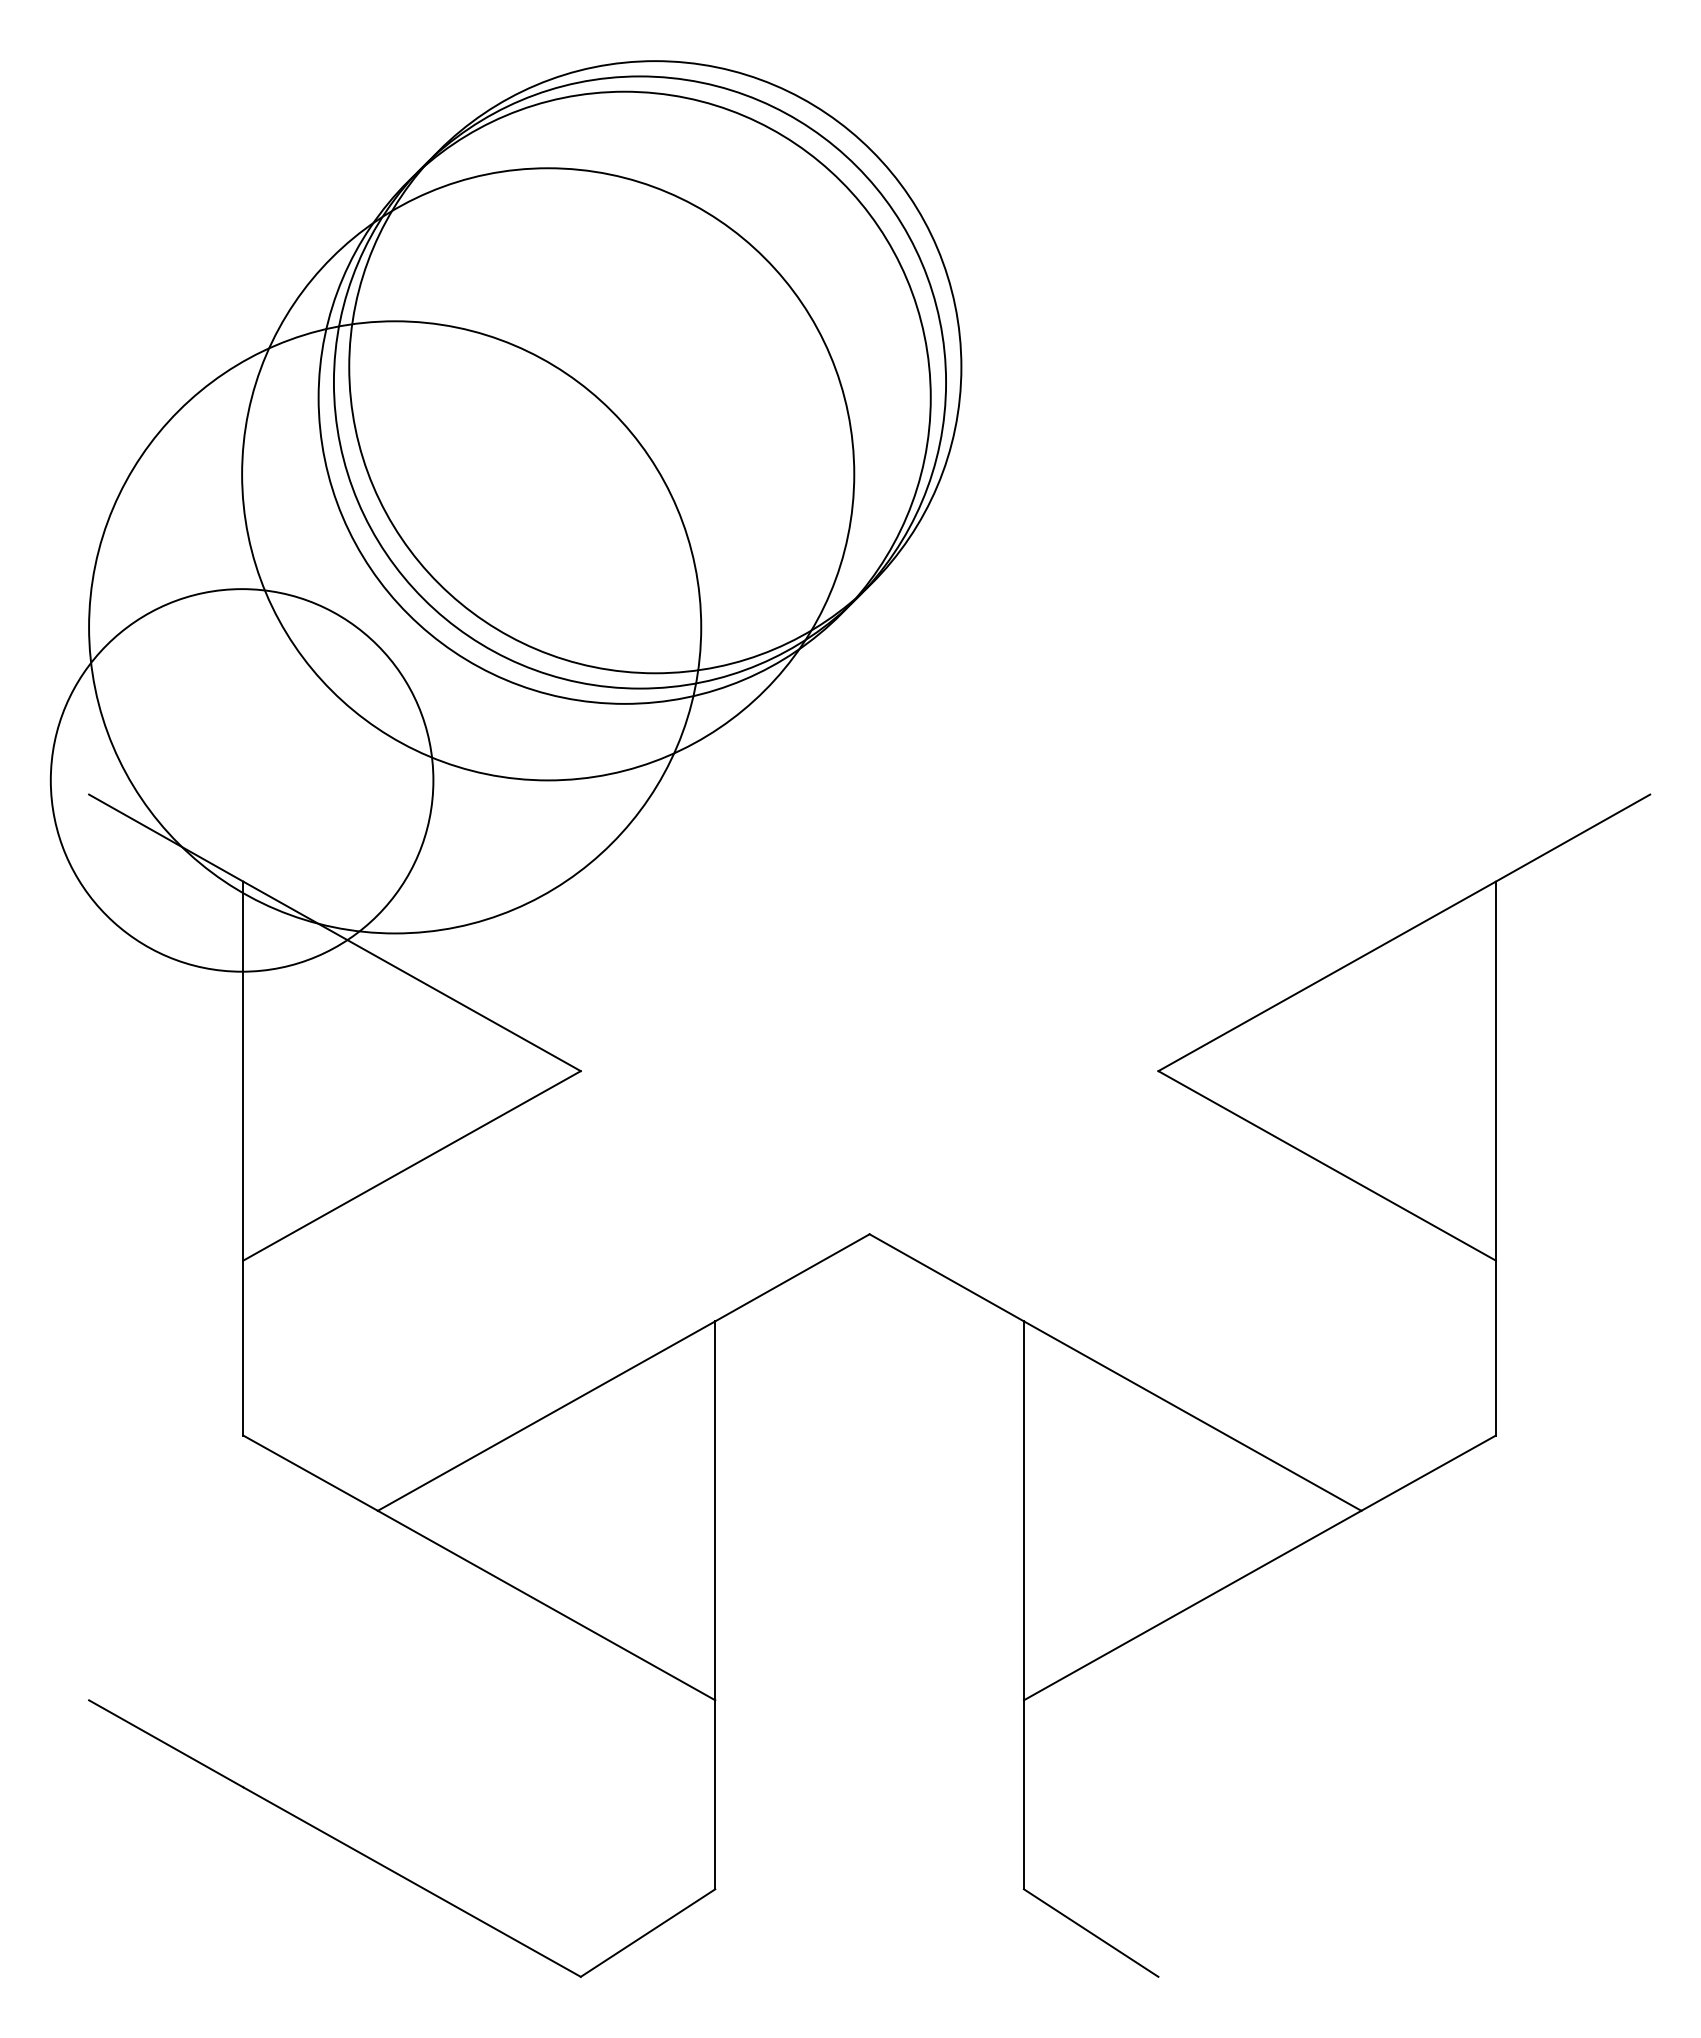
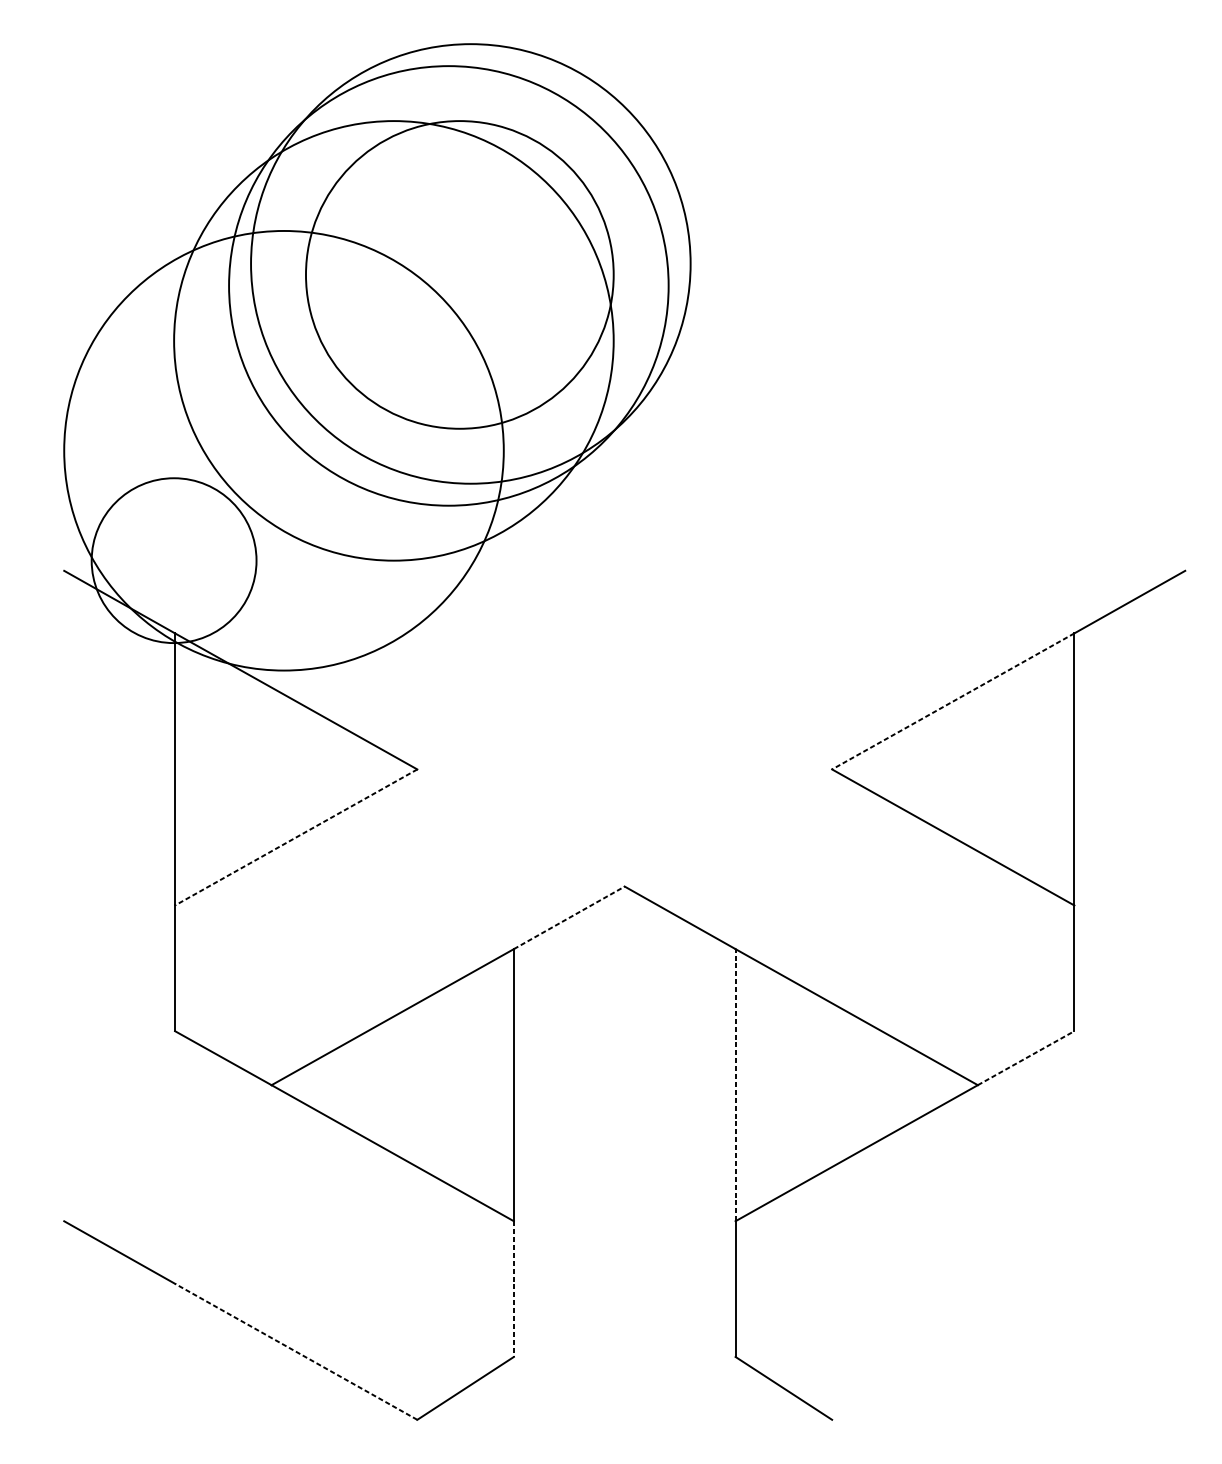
circle: (639, 382) -> (459, 274), size x0.7
circle: (241, 780) -> (173, 560), size x0.6
line: (1326, 976) -> (952, 701), solid -> dashed
line: (411, 1166) -> (295, 837), solid -> dashed
line: (792, 1277) -> (569, 917), solid -> dashed
line: (1429, 1472) -> (1026, 1057), solid -> dashed
line: (1023, 1510) -> (735, 1084), solid -> dashed
line: (715, 1794) -> (514, 1288), solid -> dashed
line: (411, 1881) -> (295, 1351), solid -> dashed

